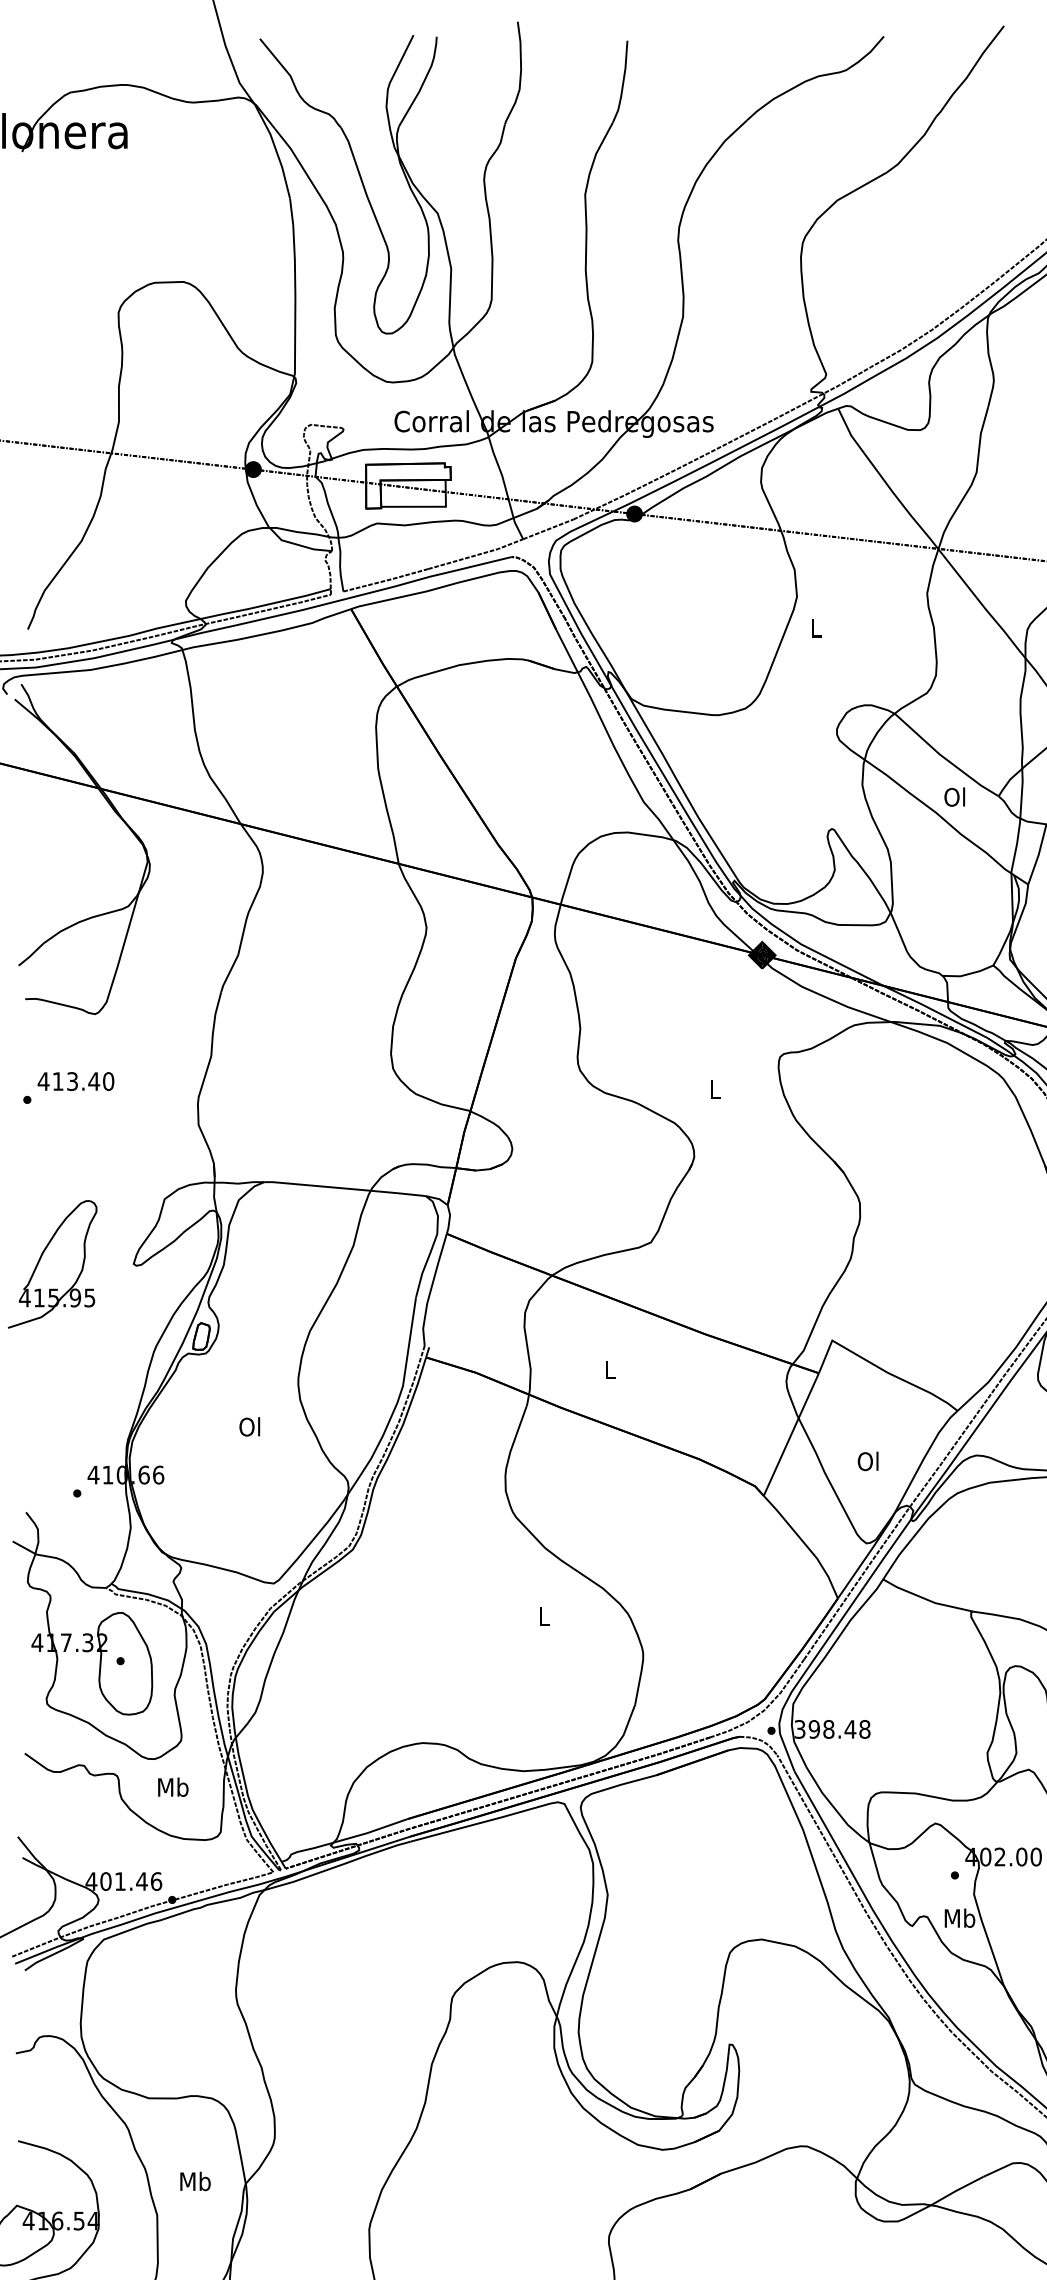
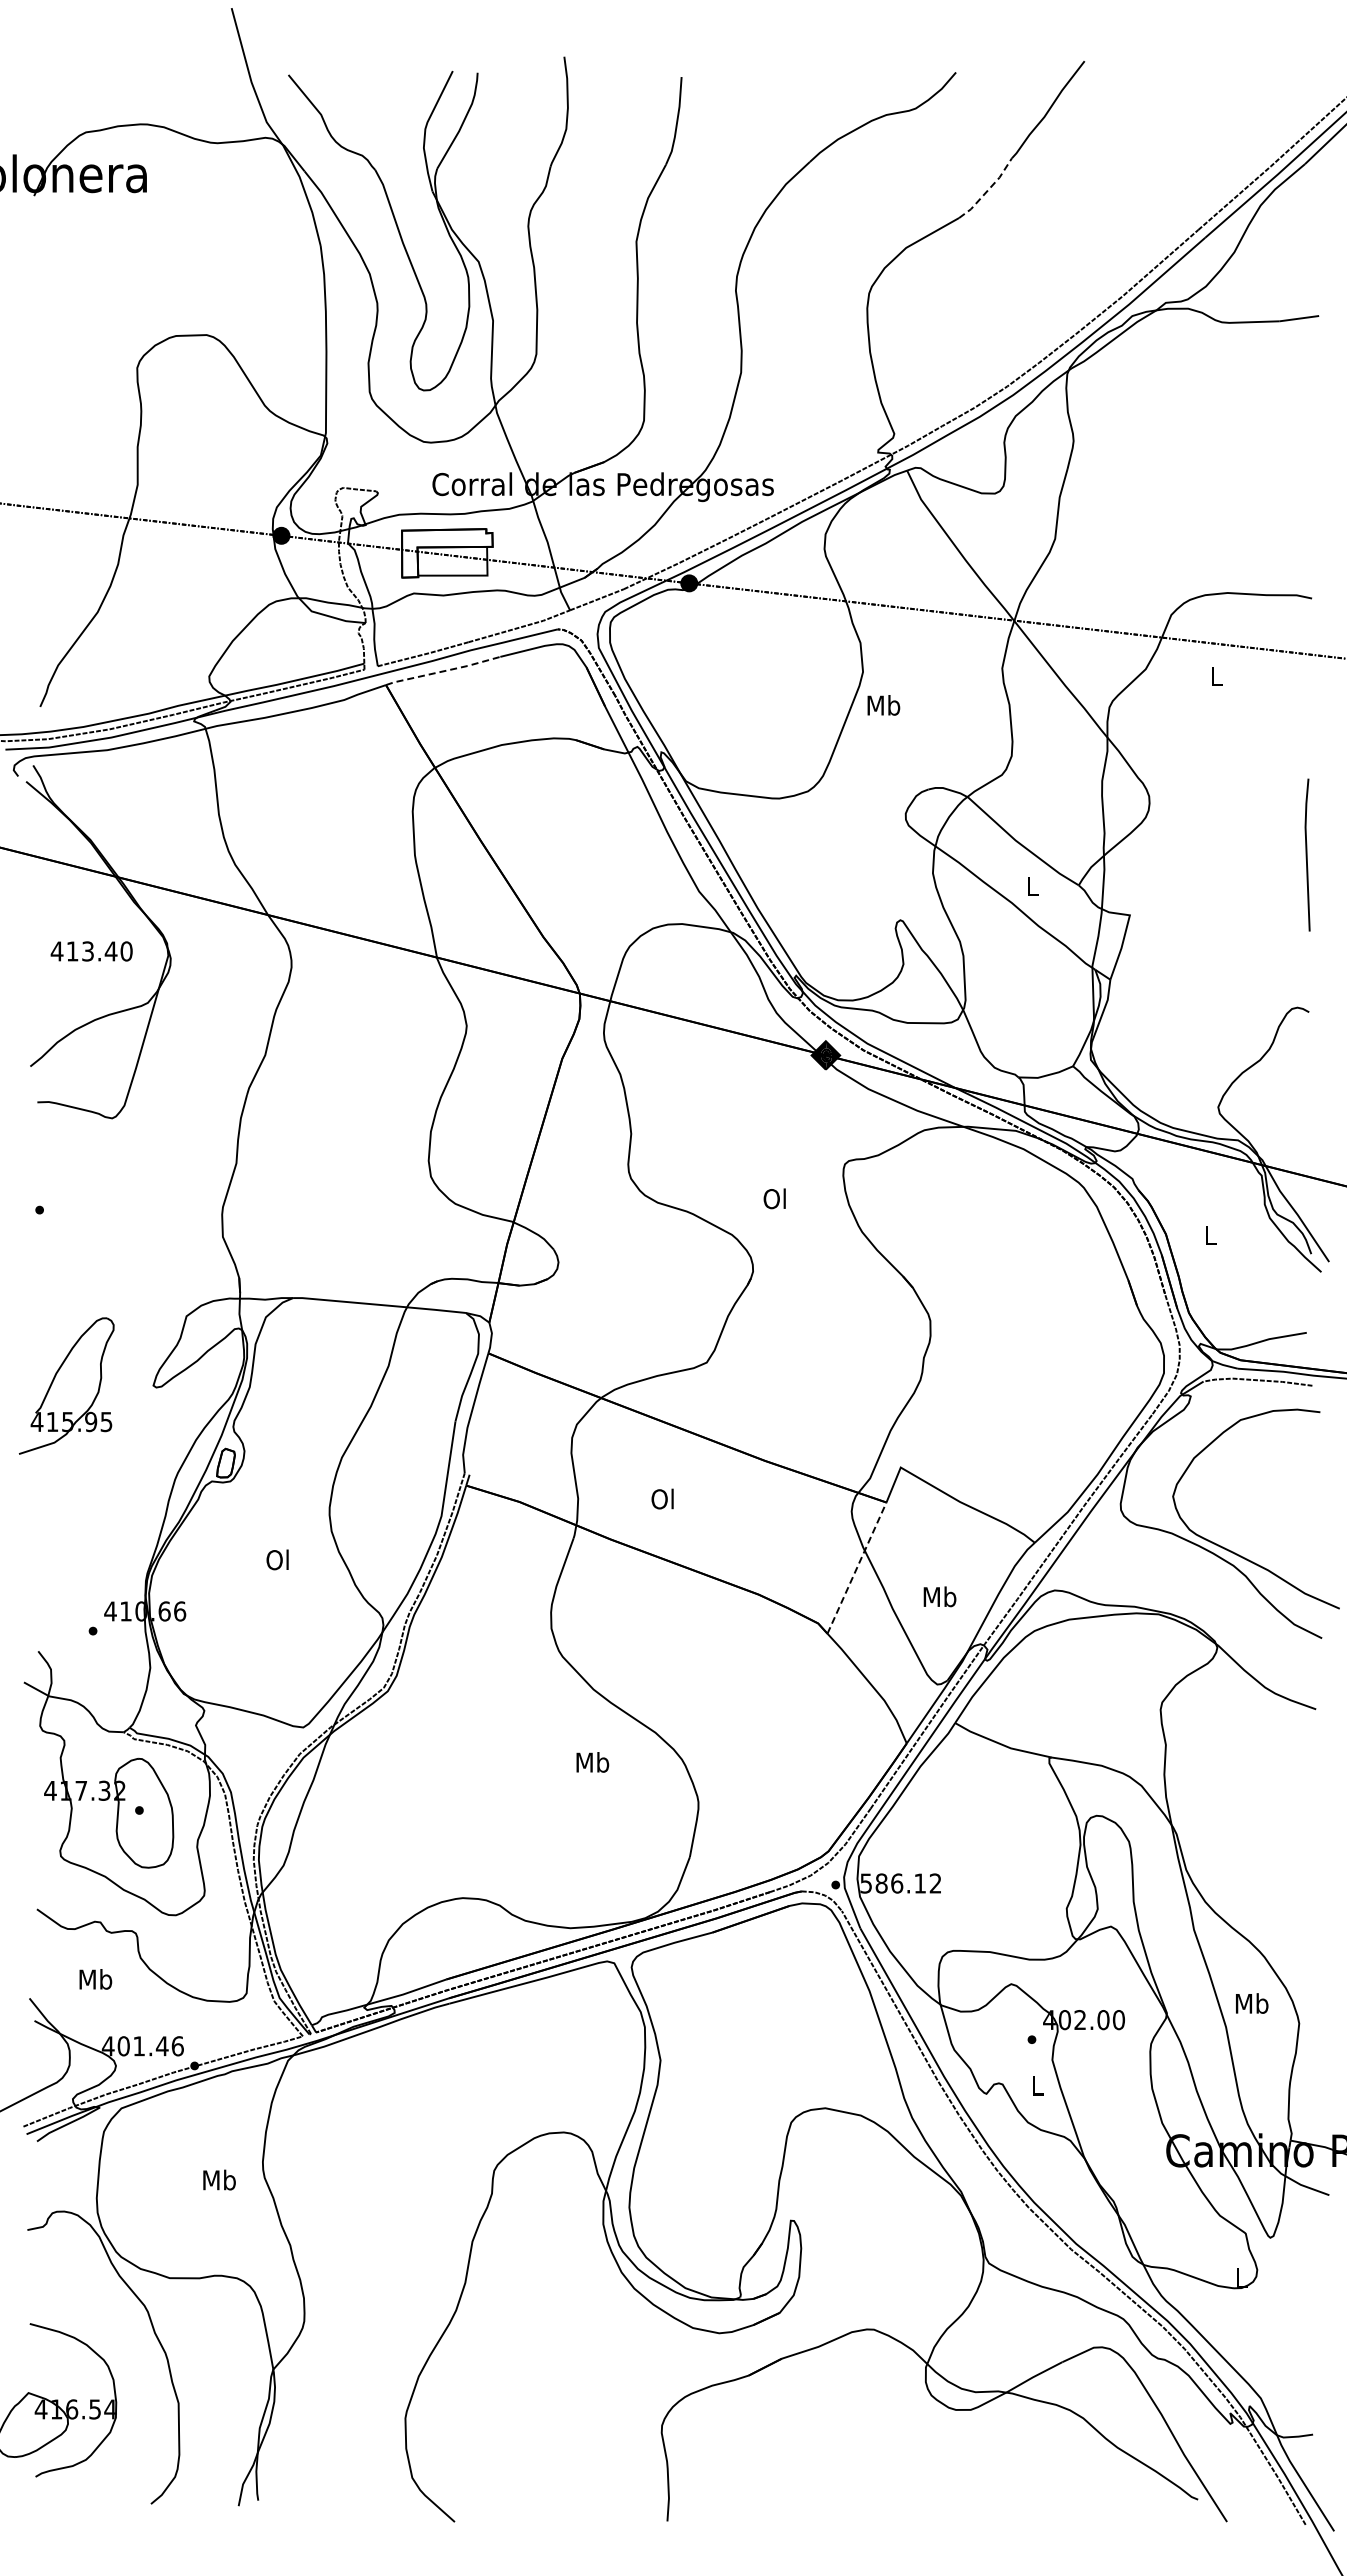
line: (914, 146) -> (988, 190), solid -> dashed
line: (404, 596) -> (443, 671), solid -> dashed
text: (816, 628) -> (883, 705), L -> Mb
text: (954, 796) -> (1031, 885), Ol -> L
text: (75, 1081) -> (91, 951), moved
text: (714, 1089) -> (774, 1198), L -> Ol
text: (609, 1369) -> (662, 1498), L -> Ol
line: (790, 1434) -> (856, 1568), solid -> dashed
text: (868, 1461) -> (939, 1596), Ol -> Mb
text: (544, 1616) -> (592, 1762), L -> Mb
text: (832, 1729) -> (901, 1883), 398.48 -> 586.12
text: (173, 1787) -> (95, 1979), moved
text: (960, 1918) -> (1037, 2085), Mb -> L
text: (195, 2180) -> (219, 2179), moved

